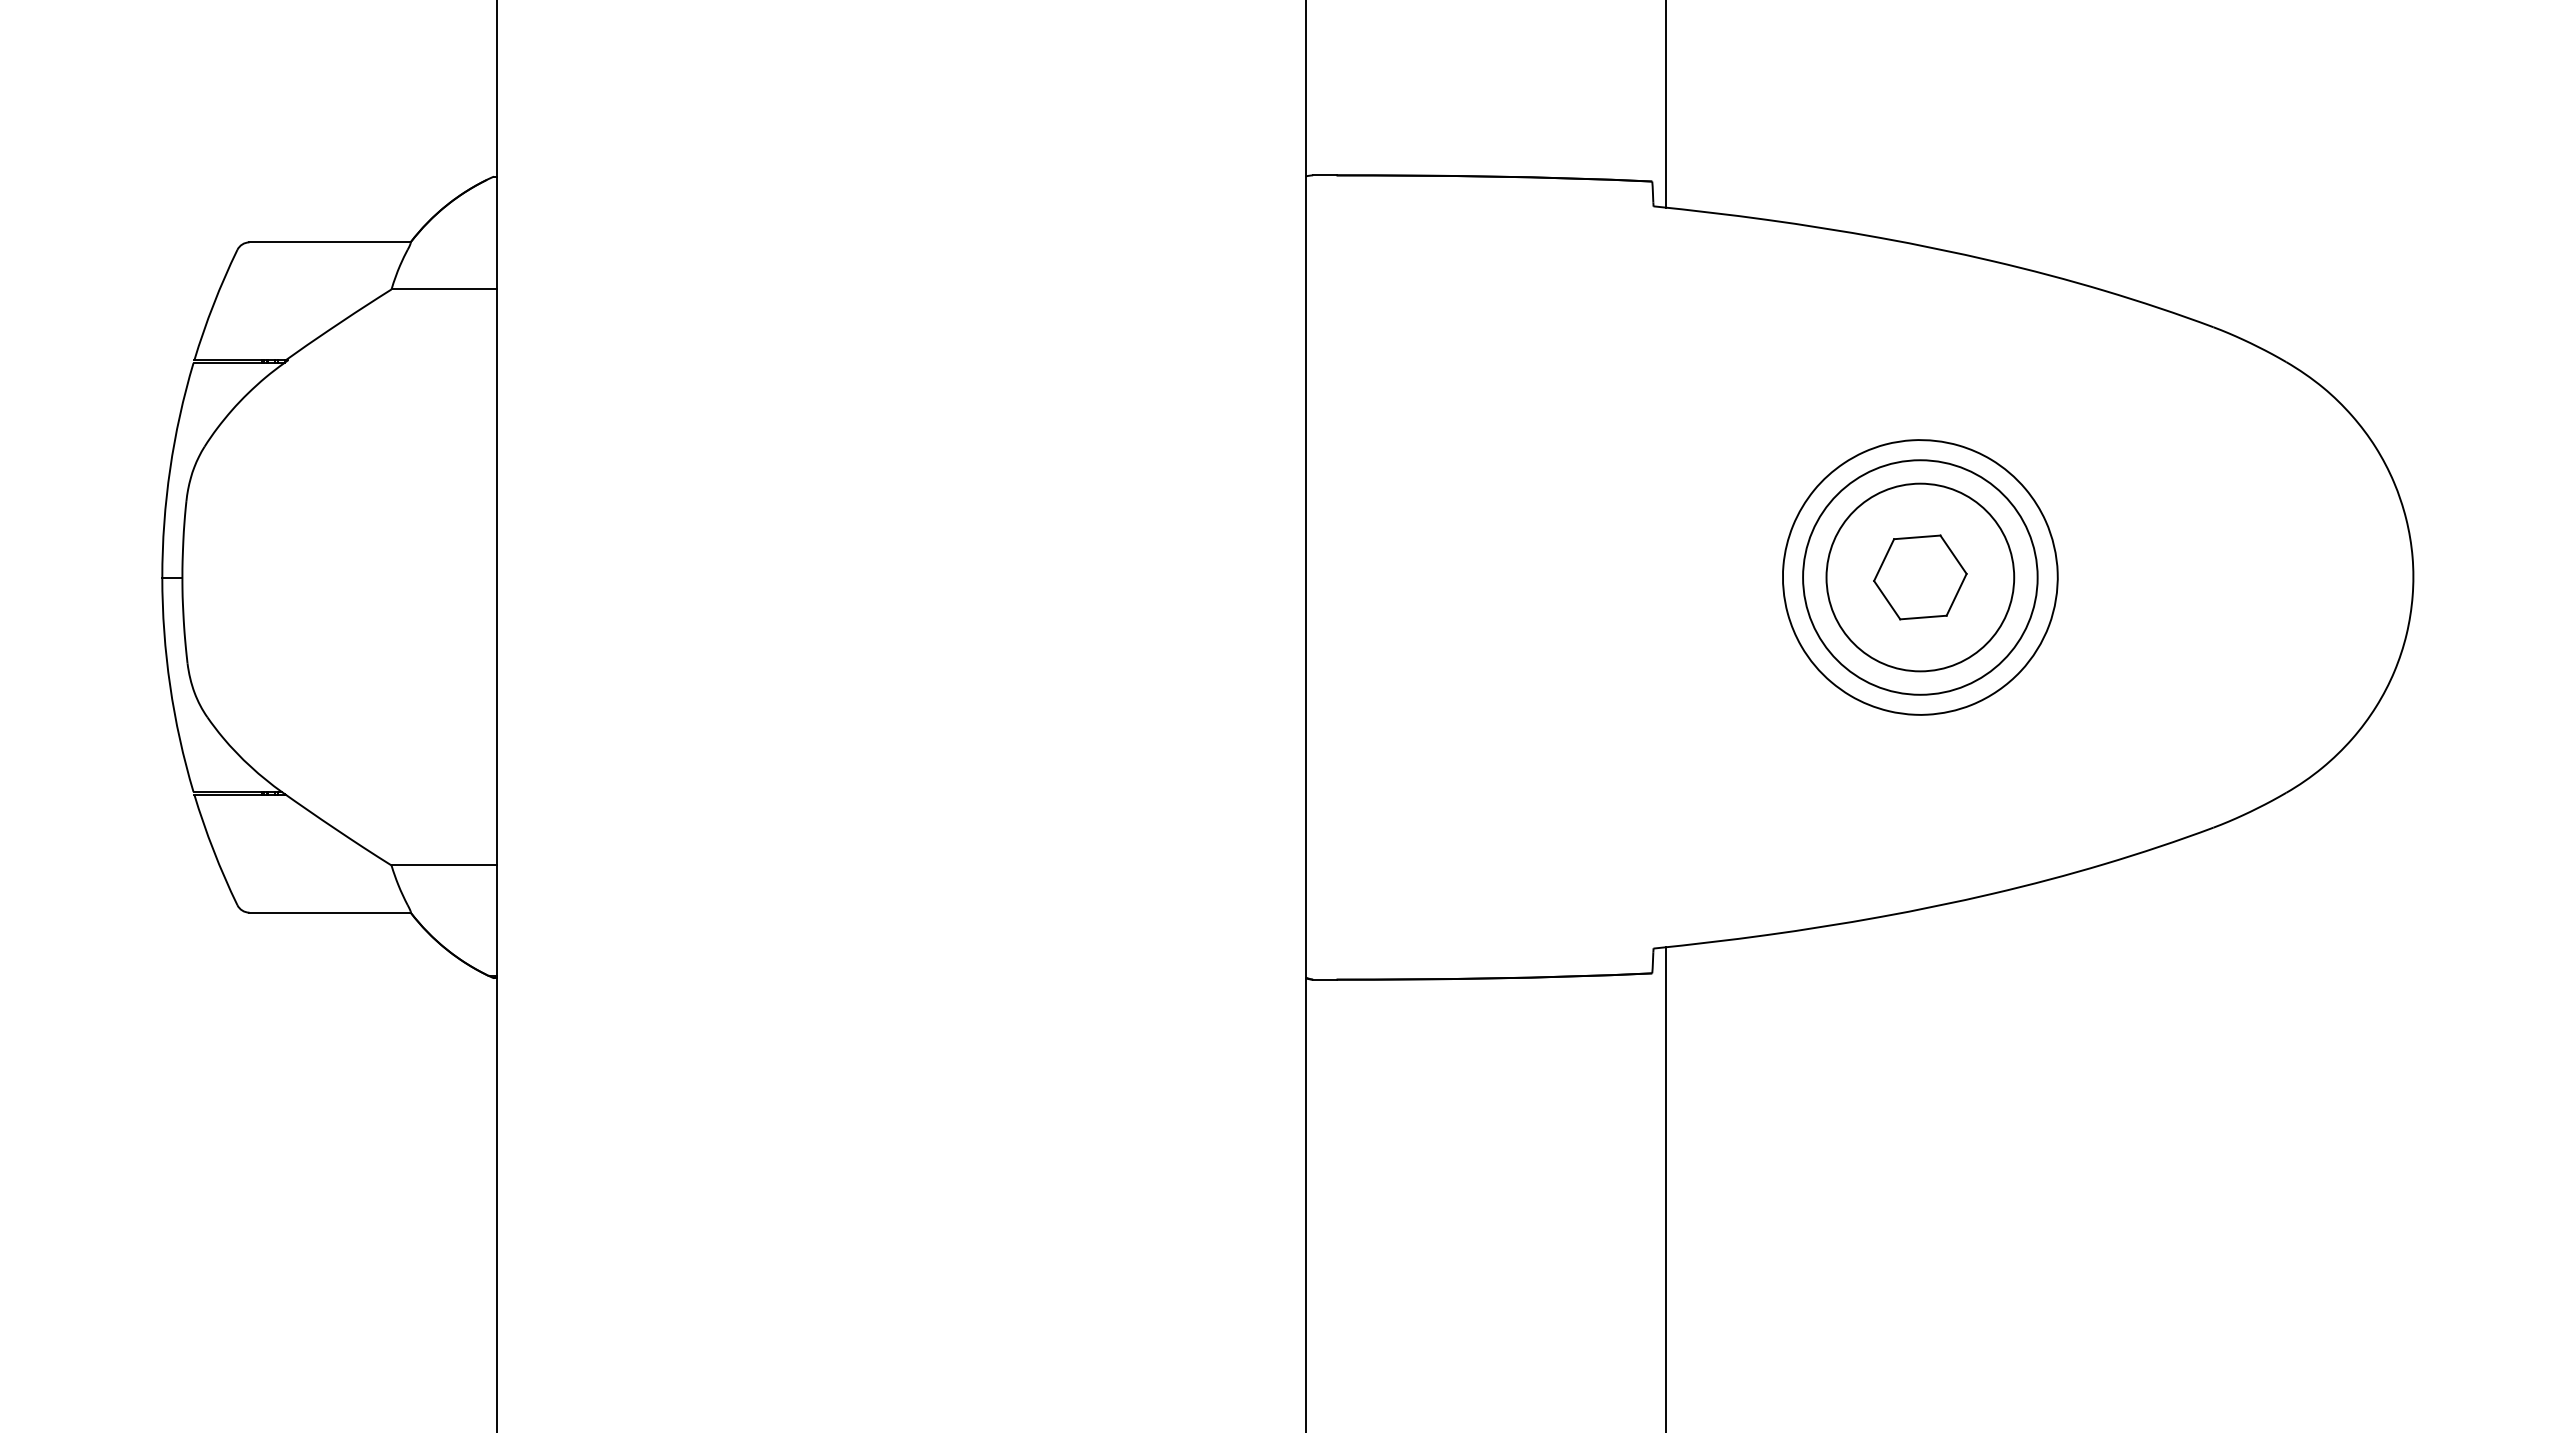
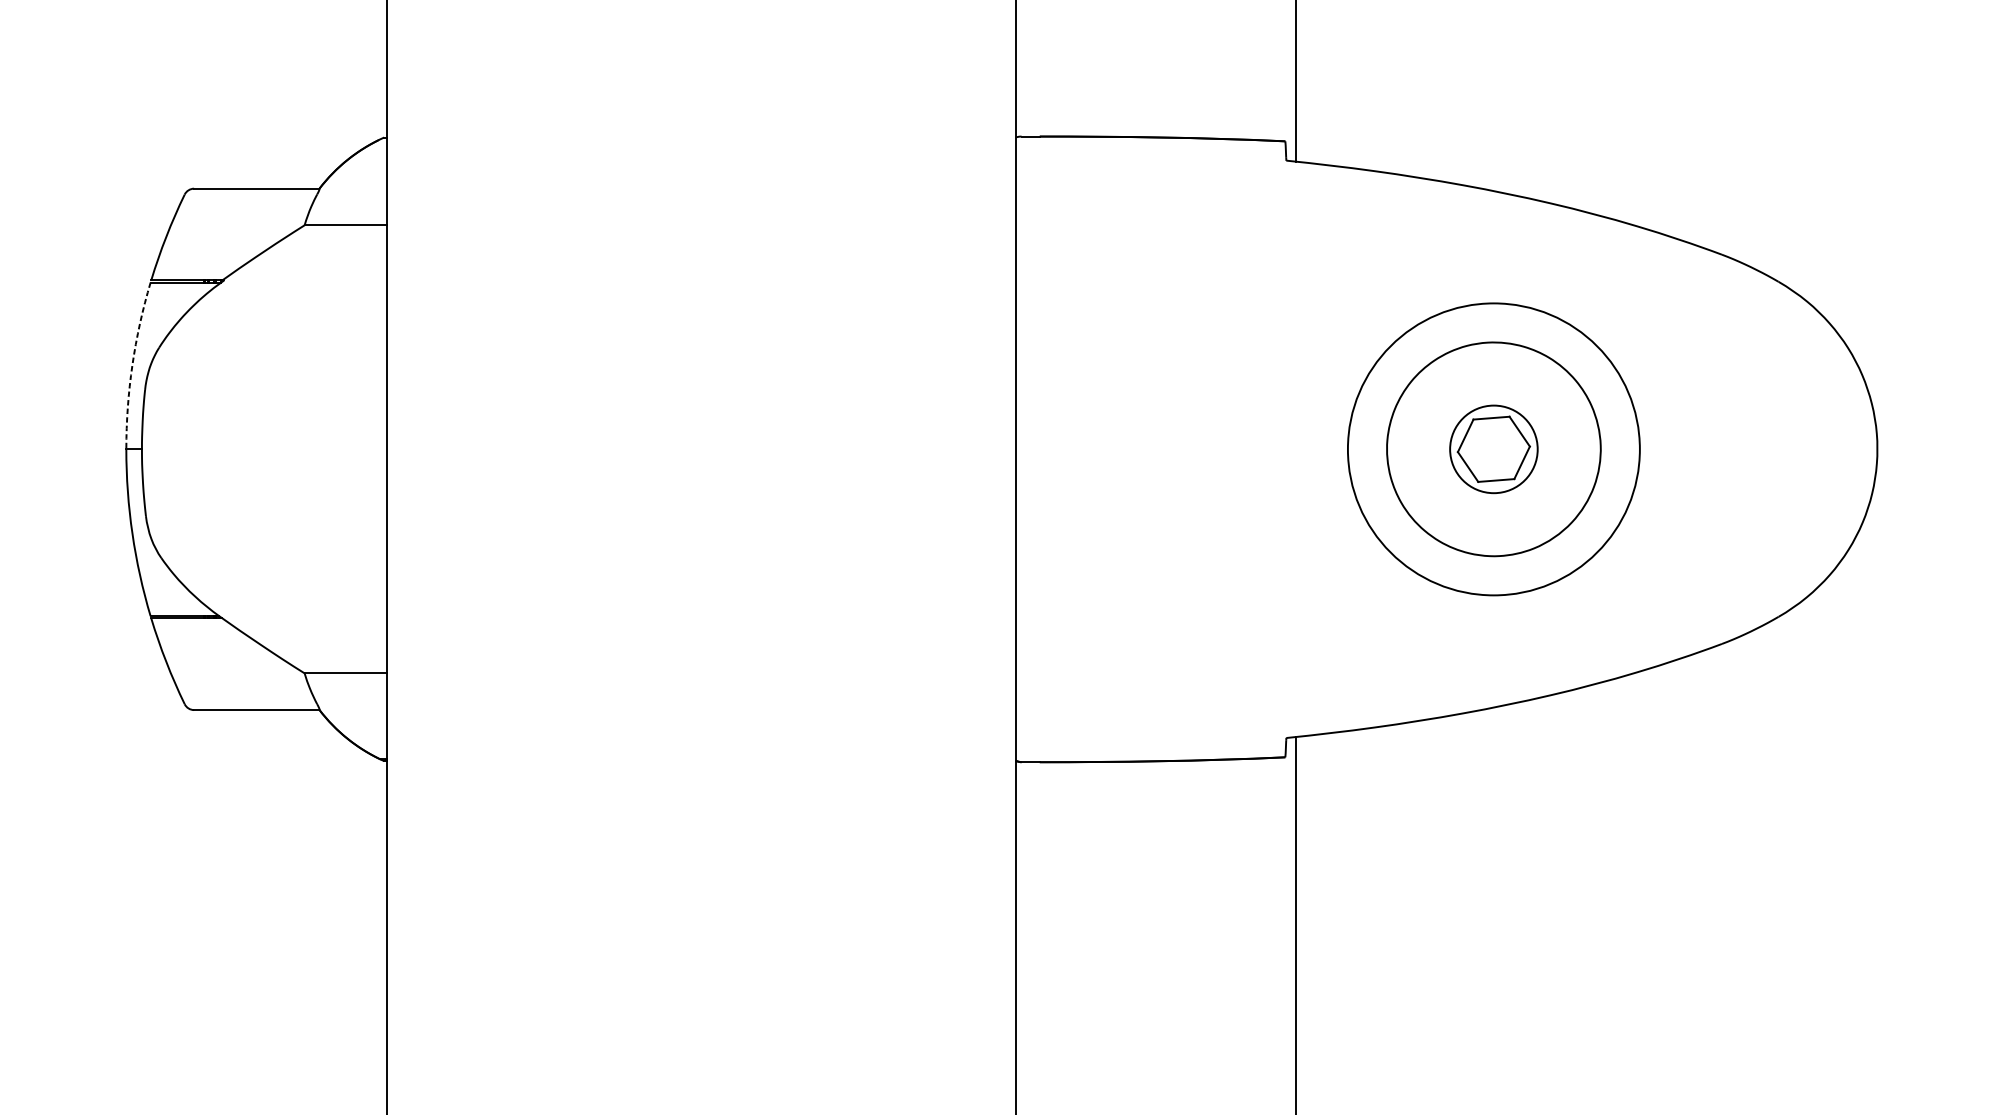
arc: (170, 469) -> (132, 365), solid -> dashed
circle: (1920, 577) -> (1494, 449), size x0.6
circle: (1920, 577) -> (1494, 449), size x1.6

